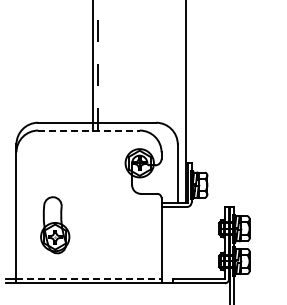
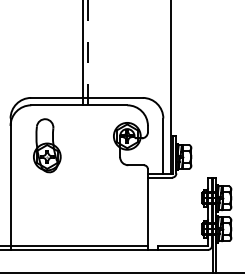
line: (89, 130) -> (79, 105), dashed -> solid
part: (55, 225) -> (47, 145), moved
line: (89, 278) -> (79, 245), dashed -> solid

